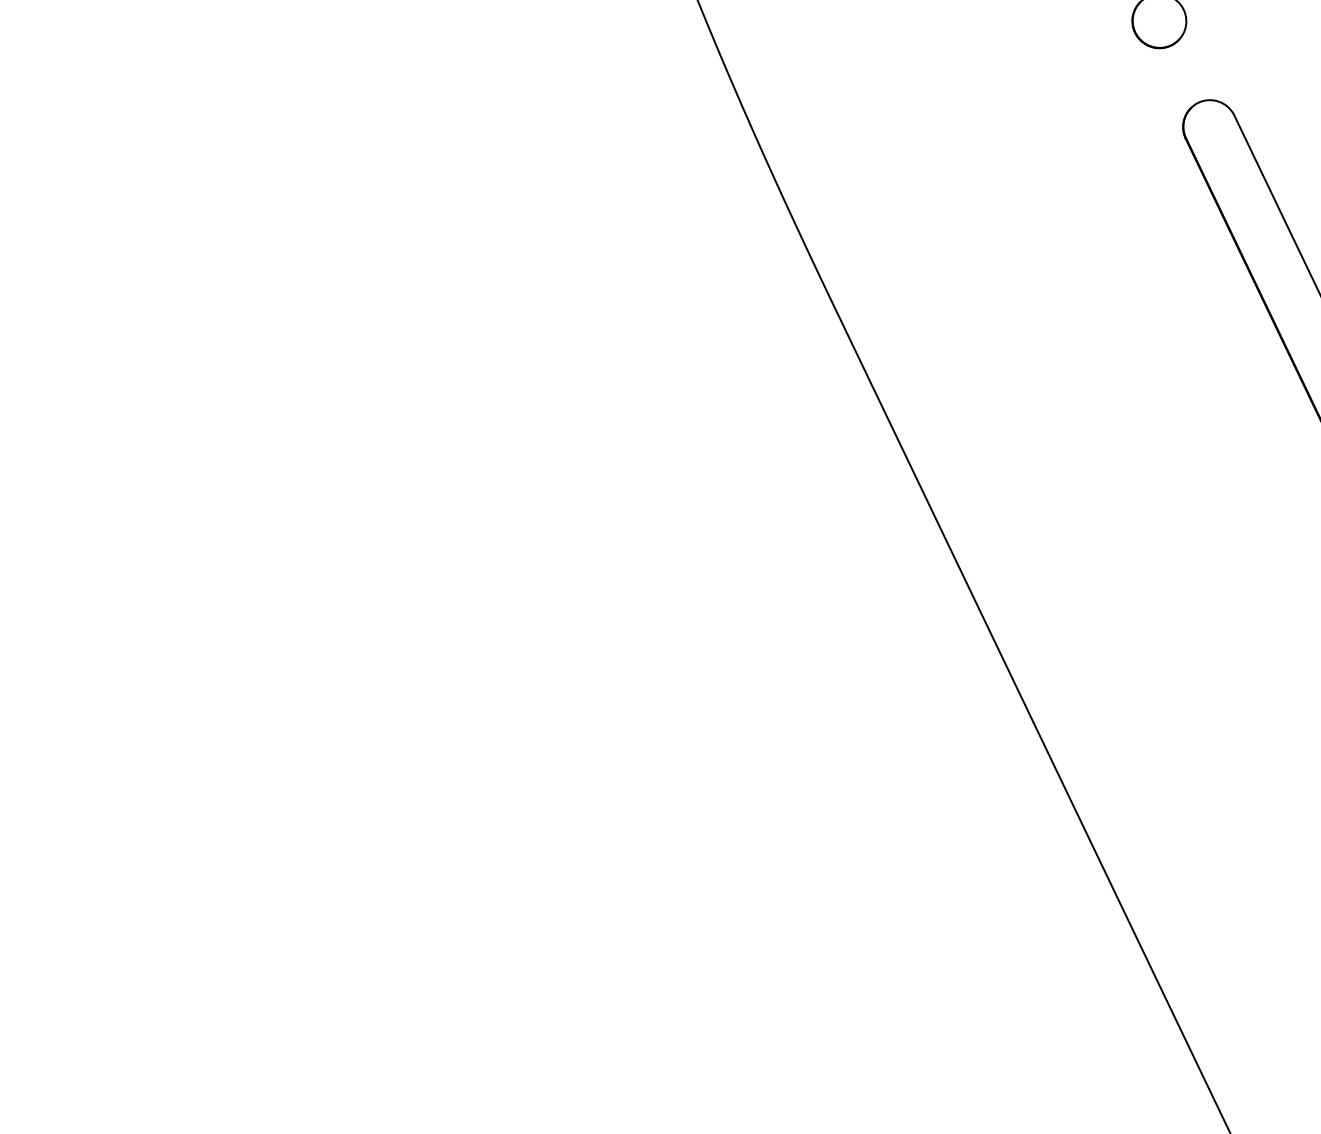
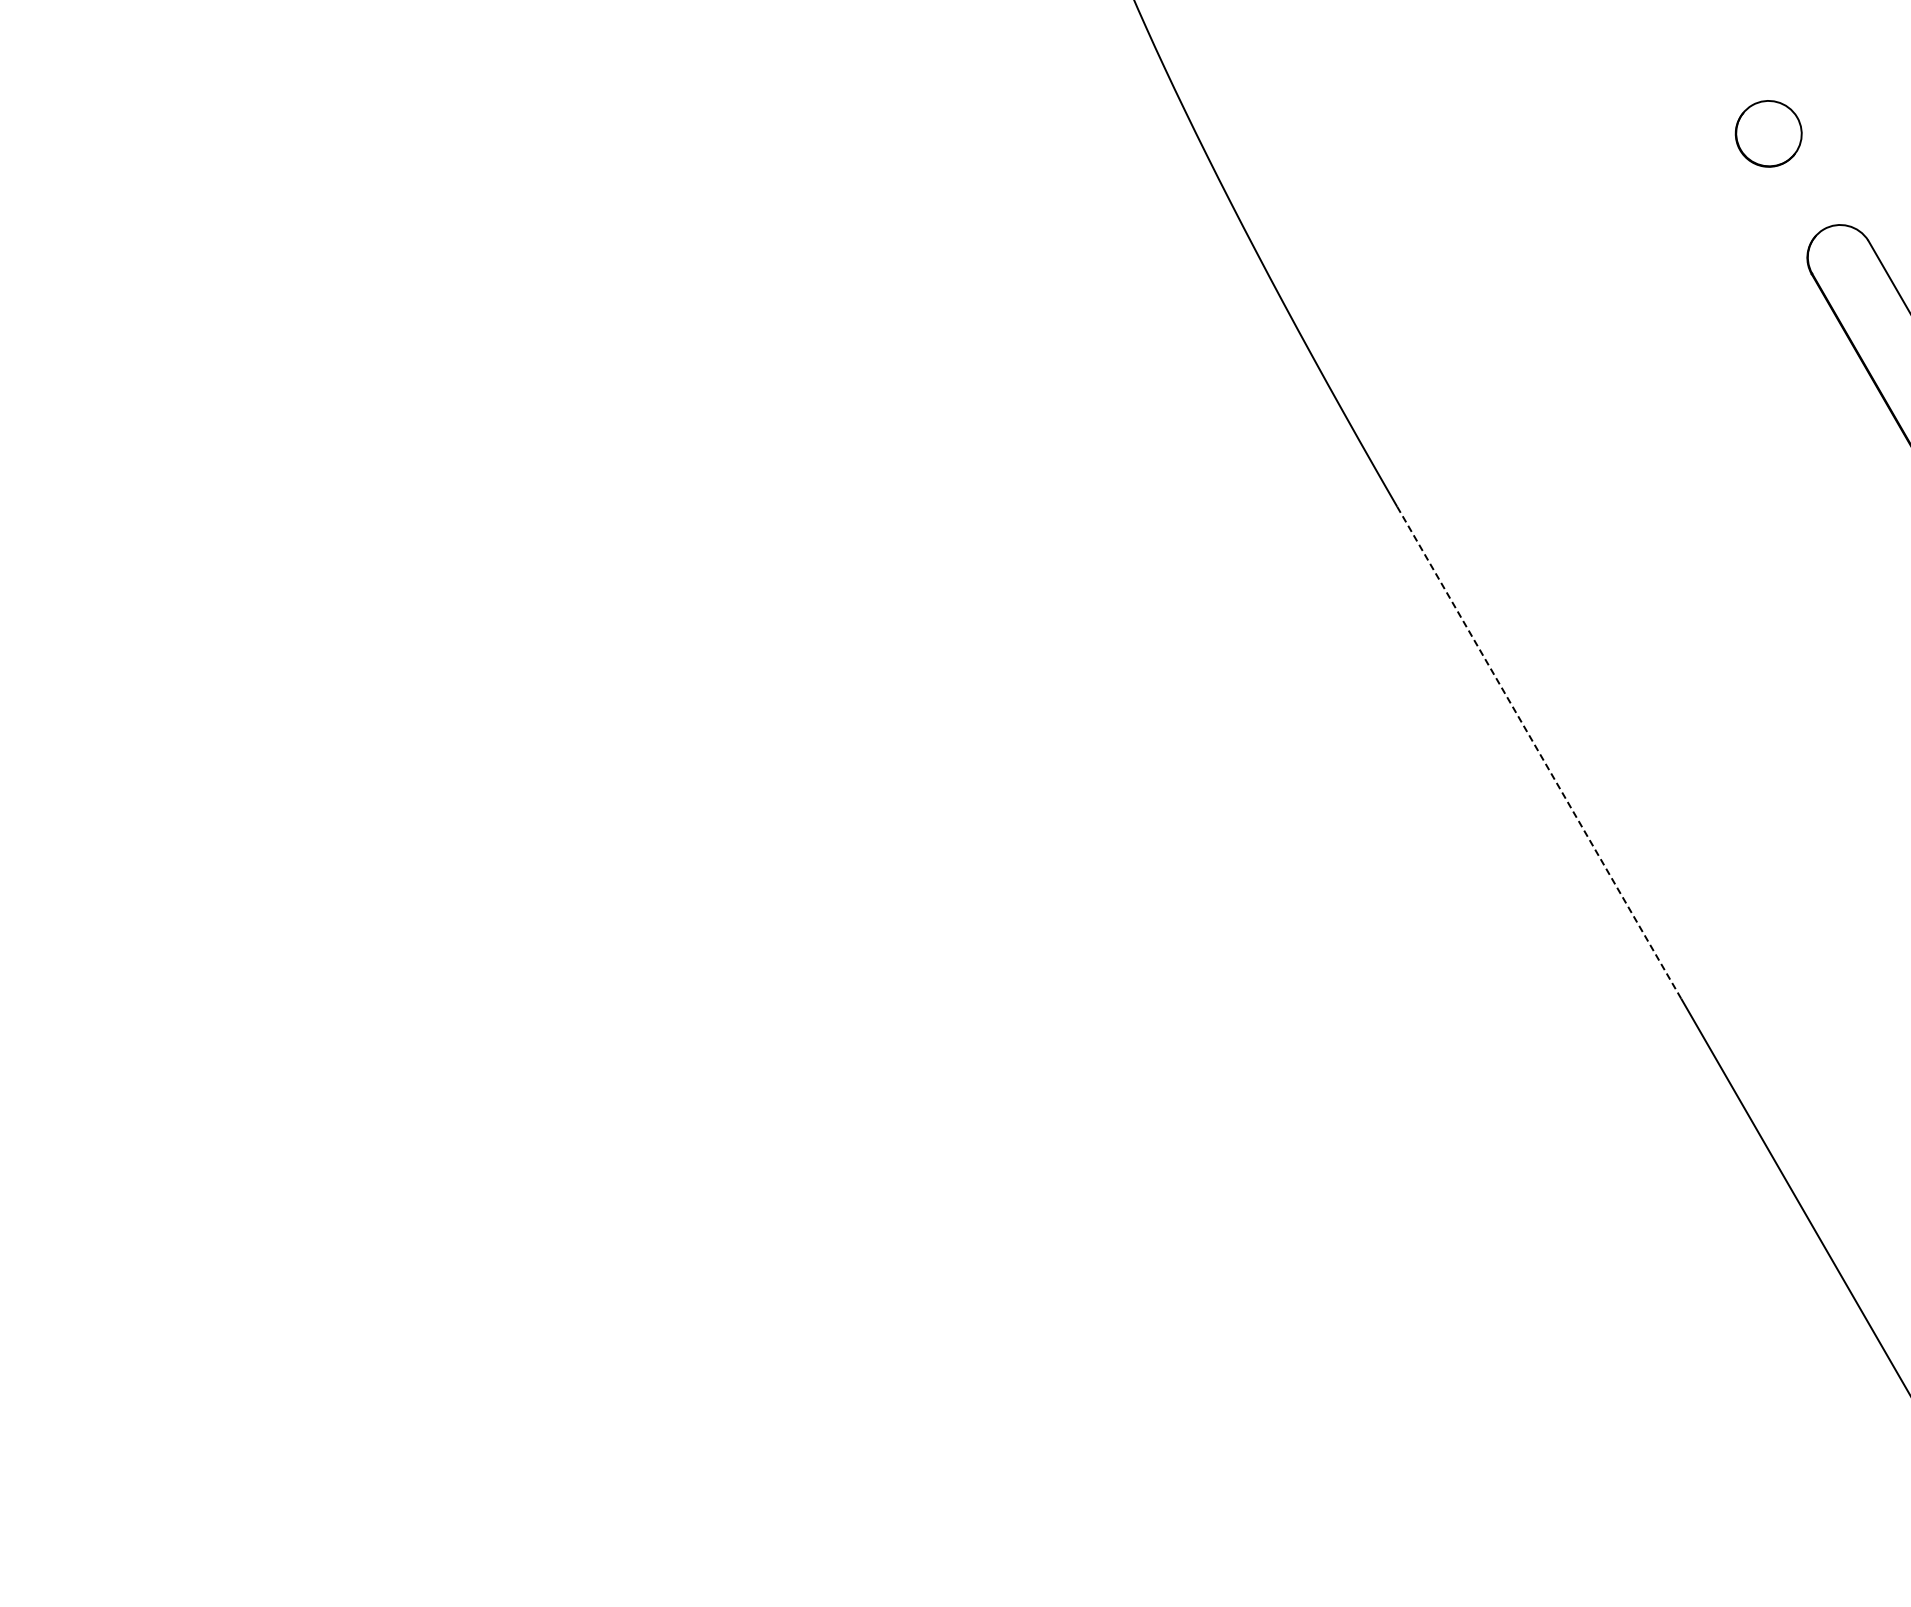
line: (933, 513) -> (1539, 753), solid -> dashed

